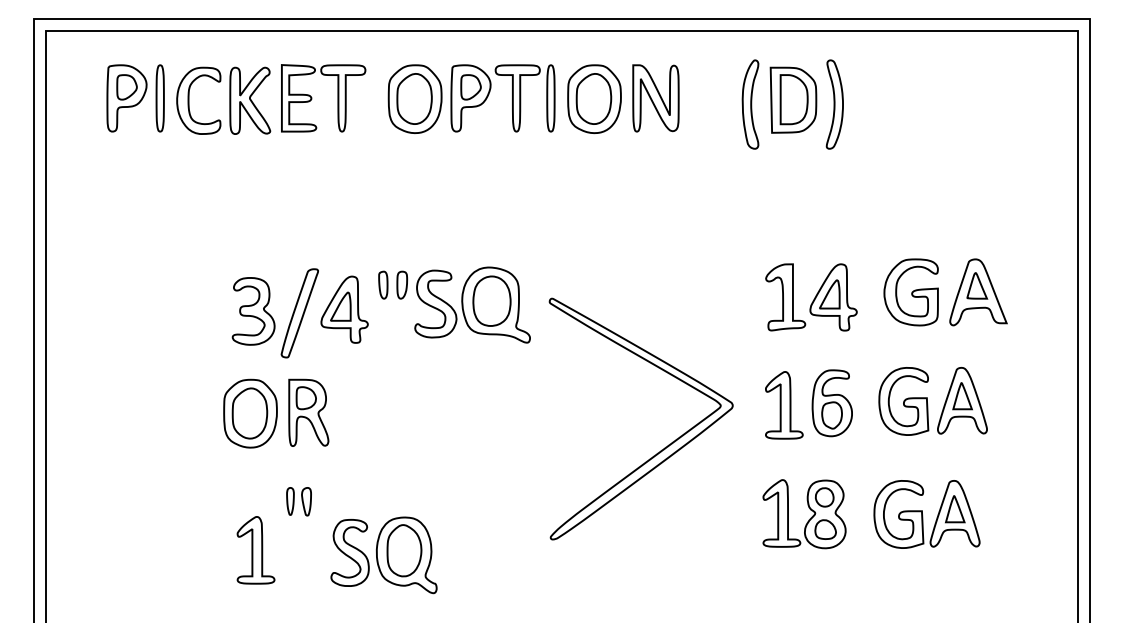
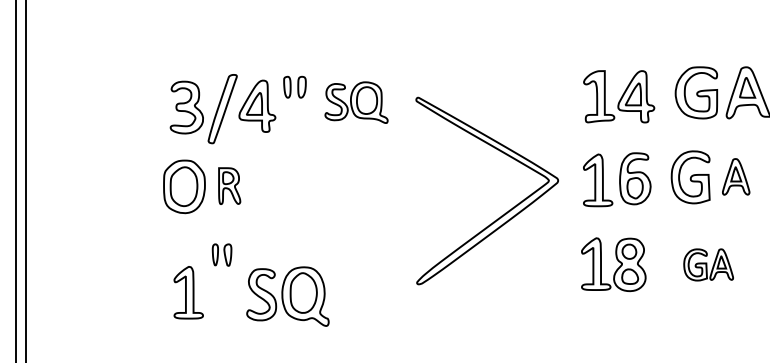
part: (472, 304) -> (356, 102), size x0.7
part: (962, 400) -> (736, 176), size x0.7
part: (308, 412) -> (229, 185), size x0.7
part: (926, 514) -> (708, 264), size x0.6

